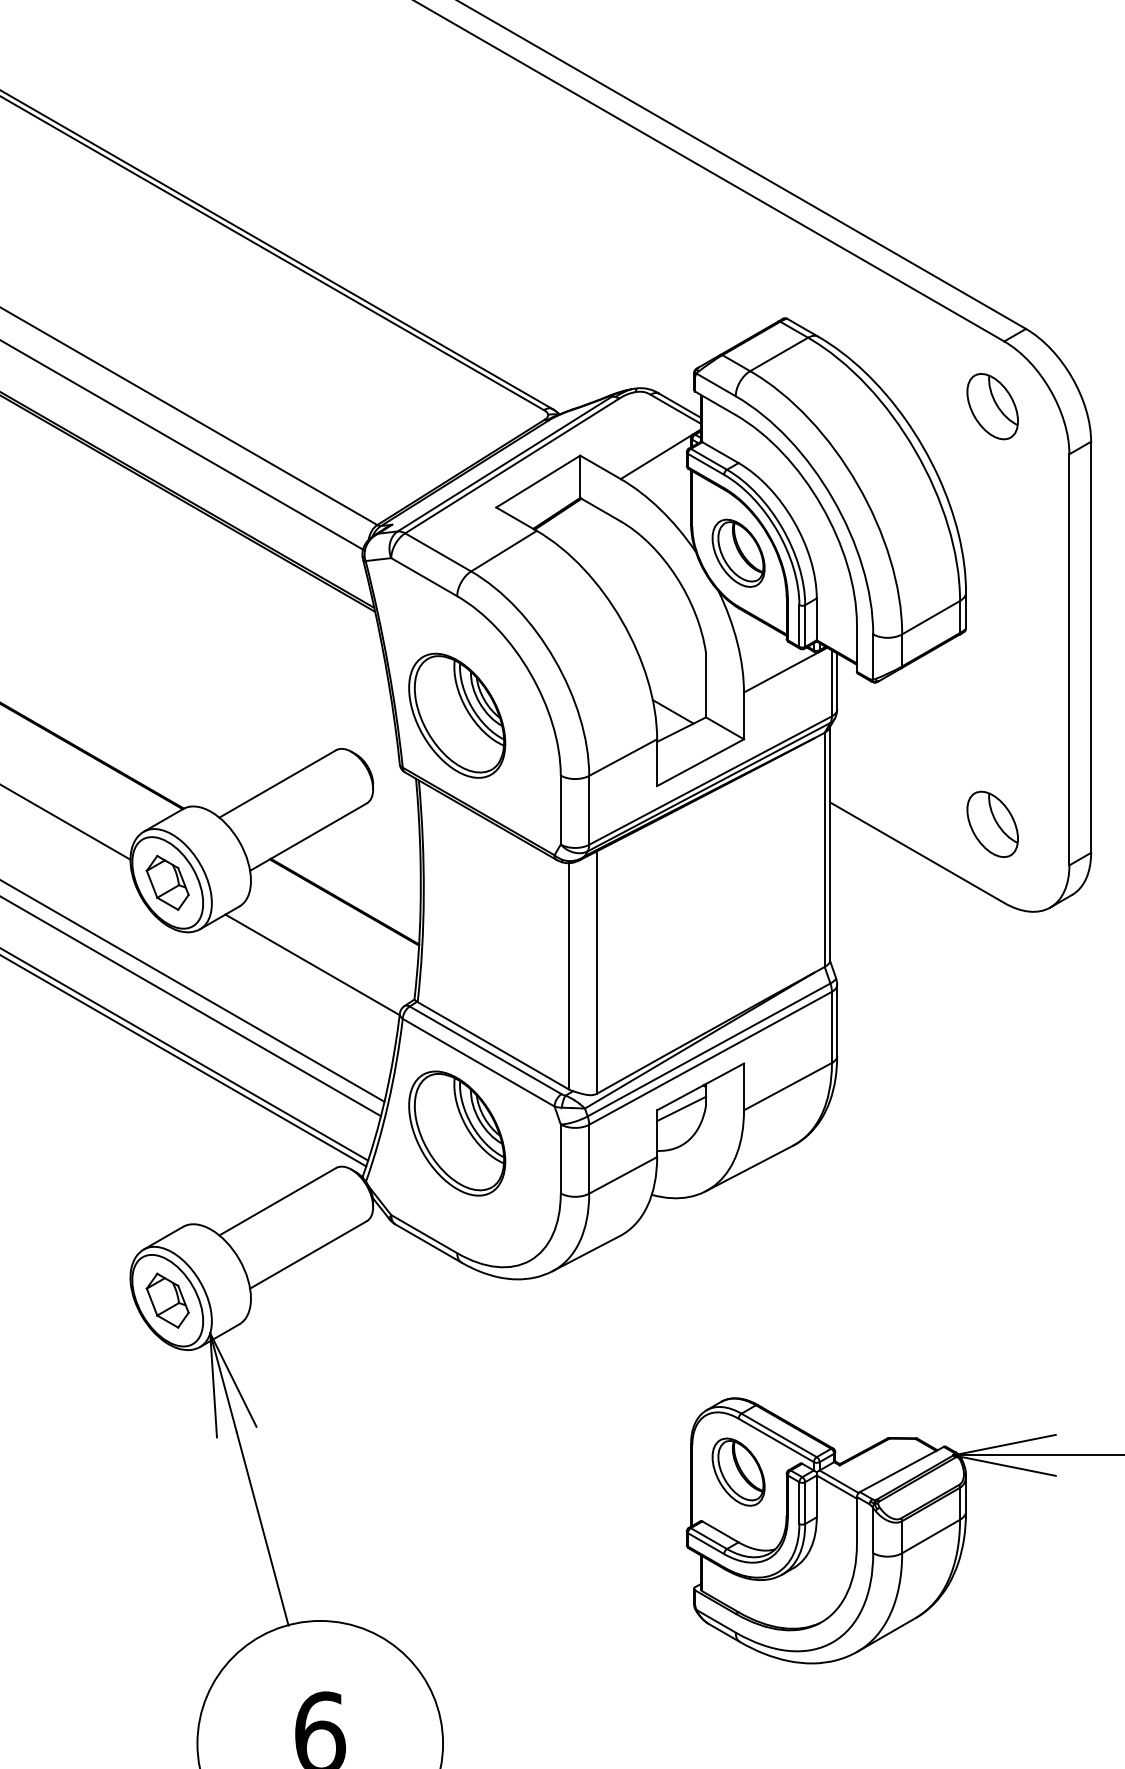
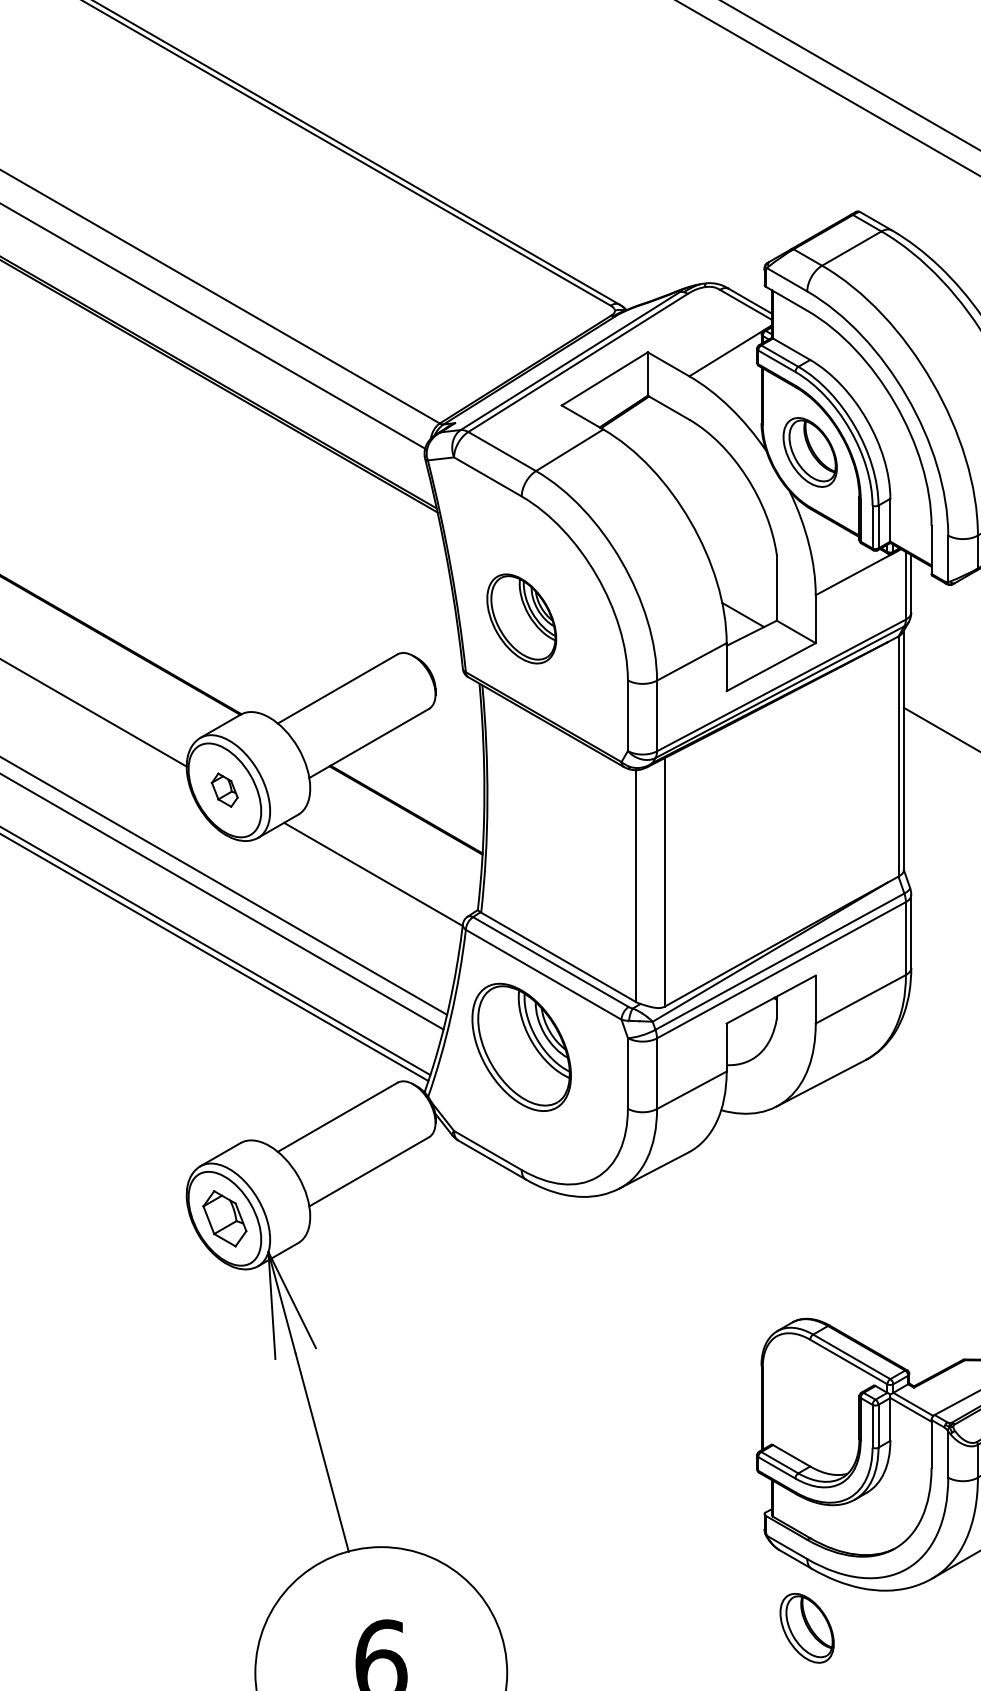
part: (457, 715) -> (521, 618), size x0.7
part: (167, 882) -> (224, 789), size x0.6
line: (681, 1108) -> (751, 1021), removed
part: (738, 1471) -> (807, 1627), moved

